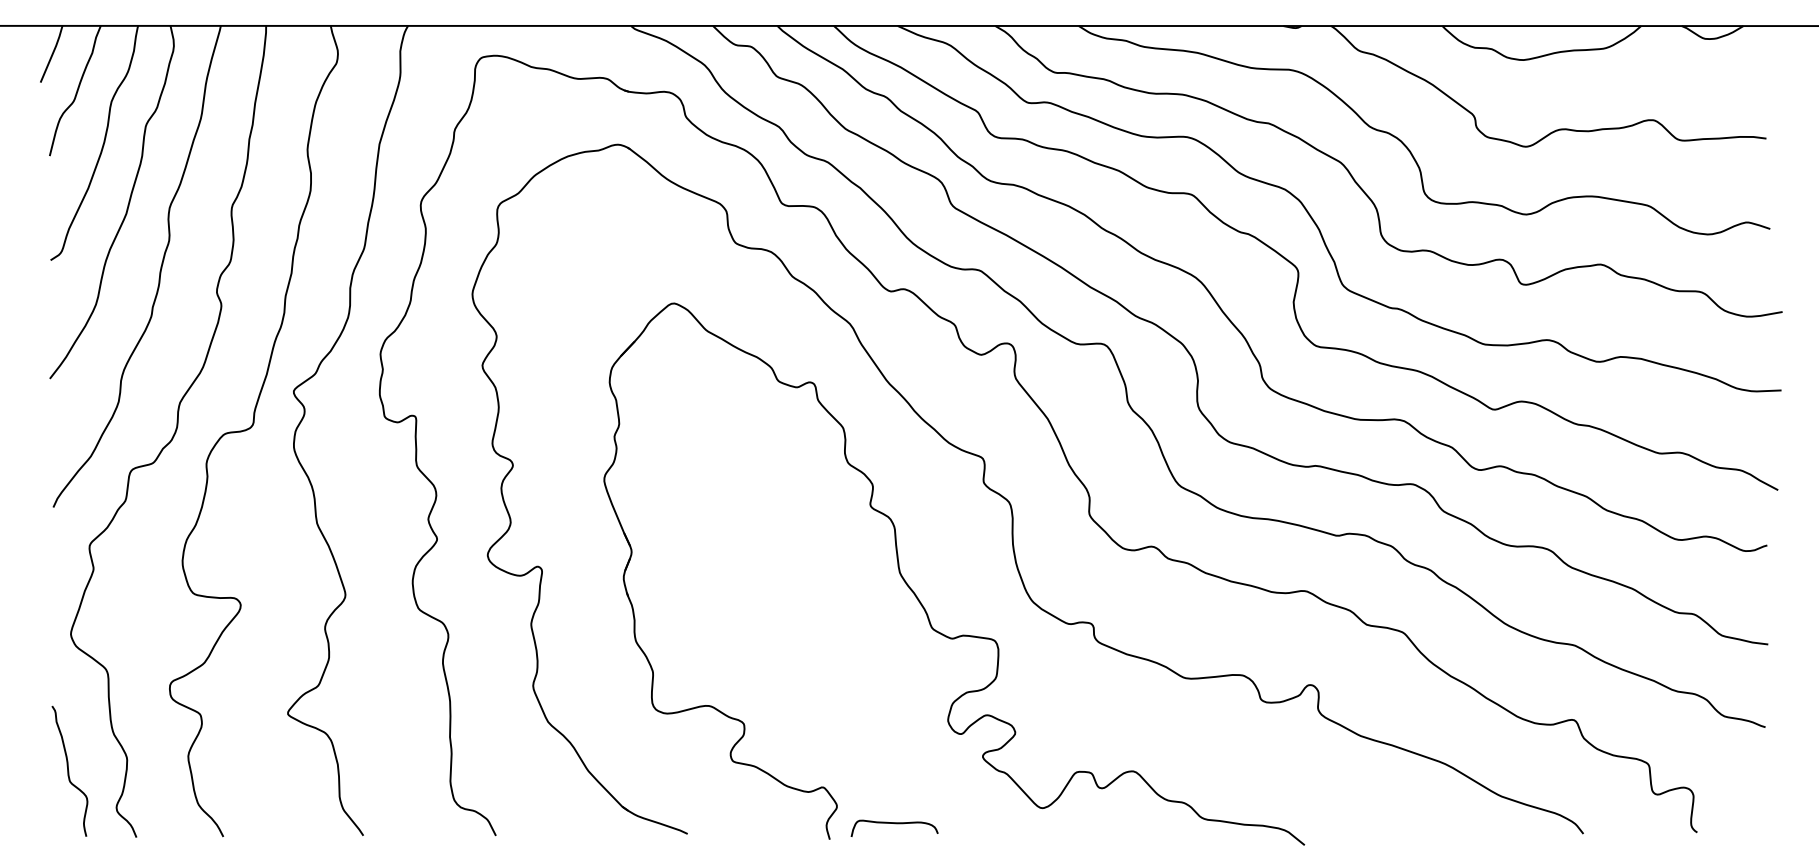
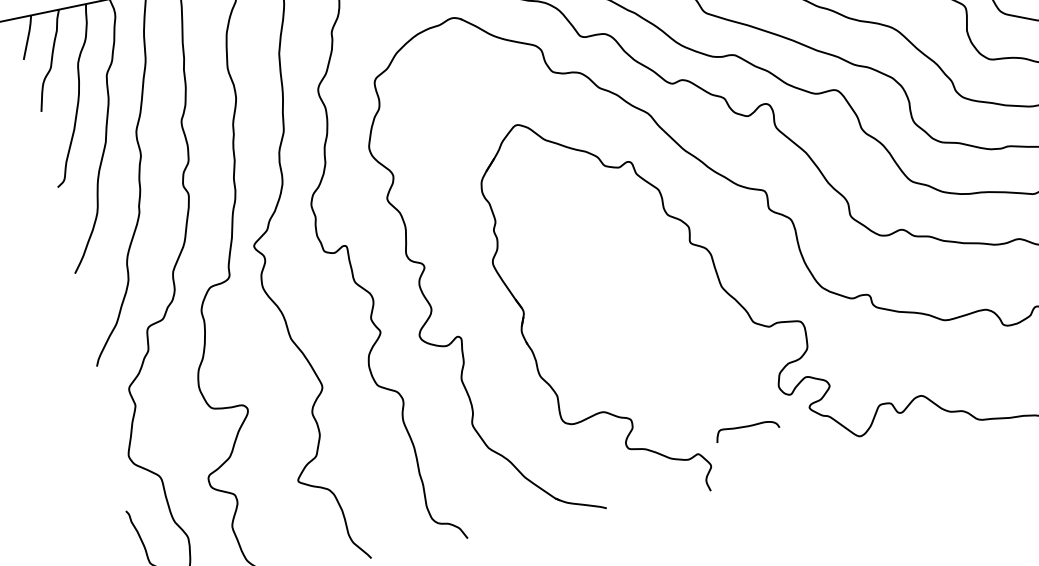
curve: (895, 824) -> (747, 427), moved

